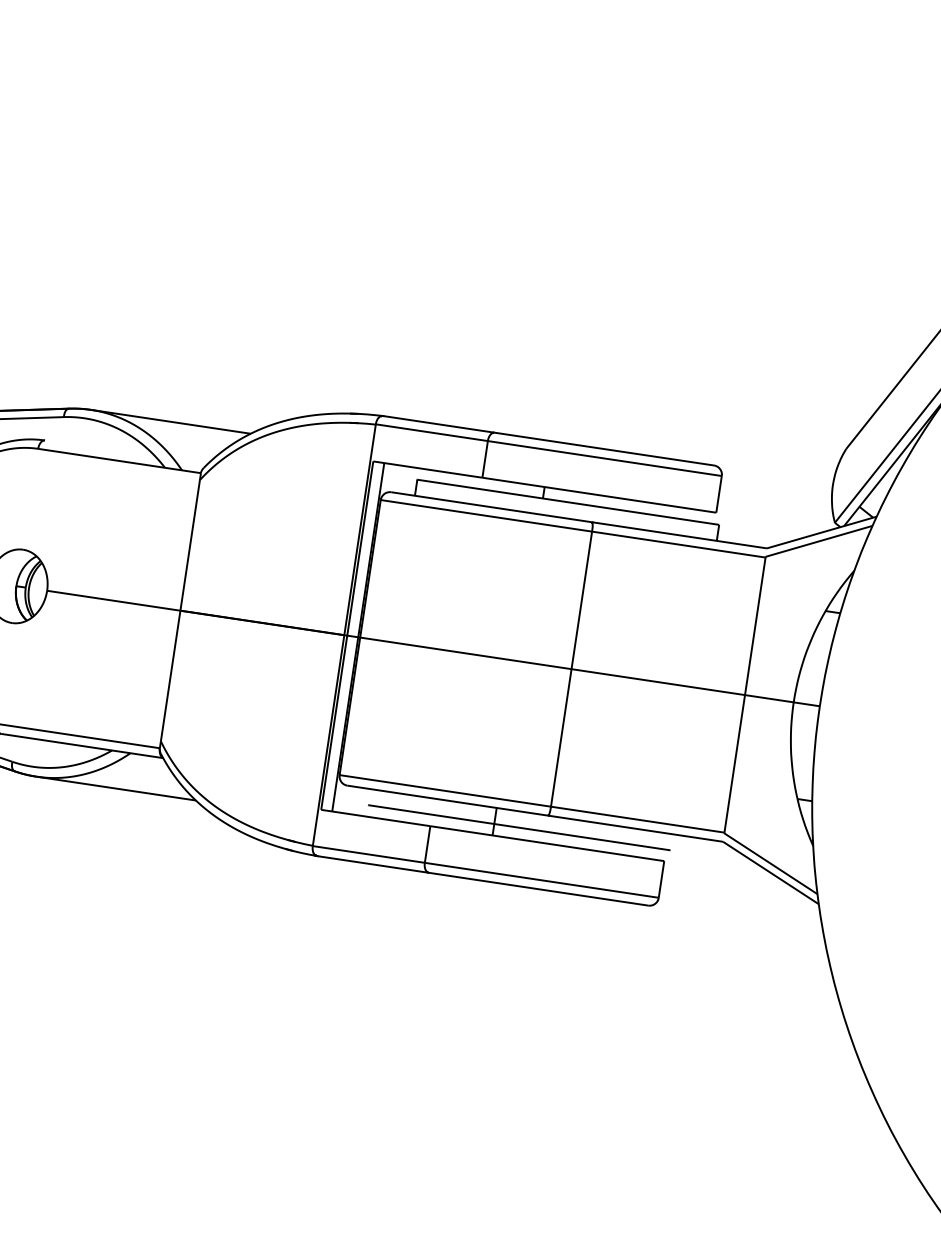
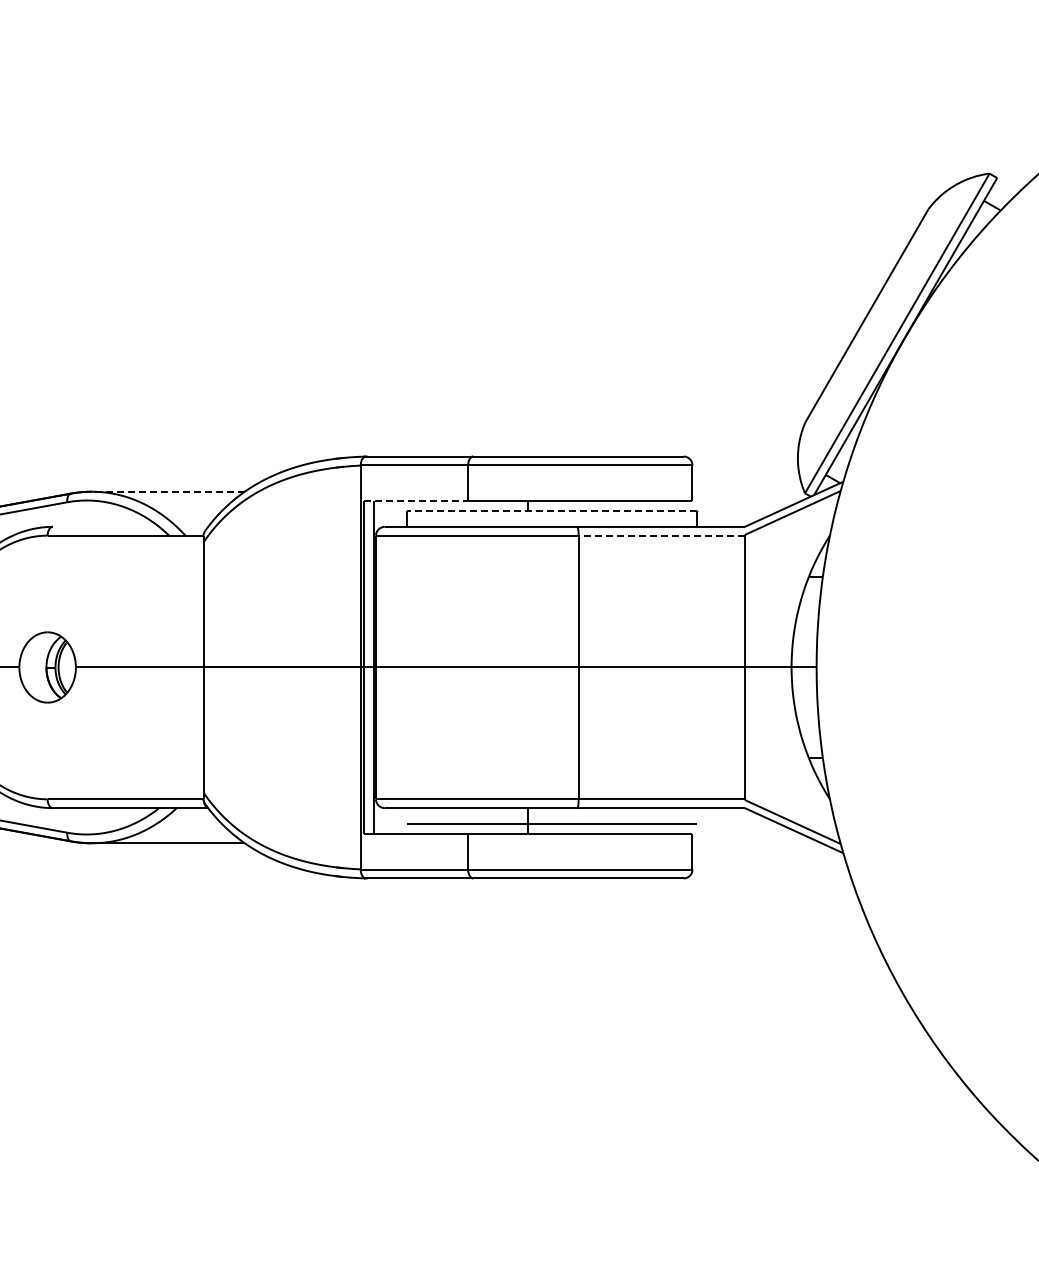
line: (170, 421) -> (167, 491), solid -> dashed
line: (428, 469) -> (416, 500), solid -> dashed
line: (568, 502) -> (552, 511), solid -> dashed
line: (678, 544) -> (661, 535), solid -> dashed

